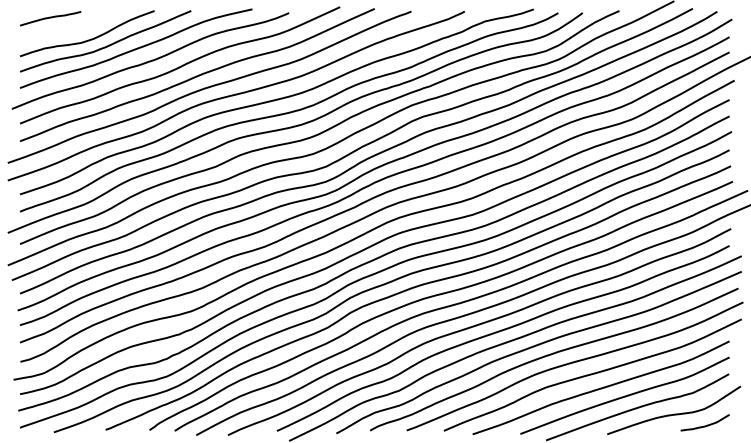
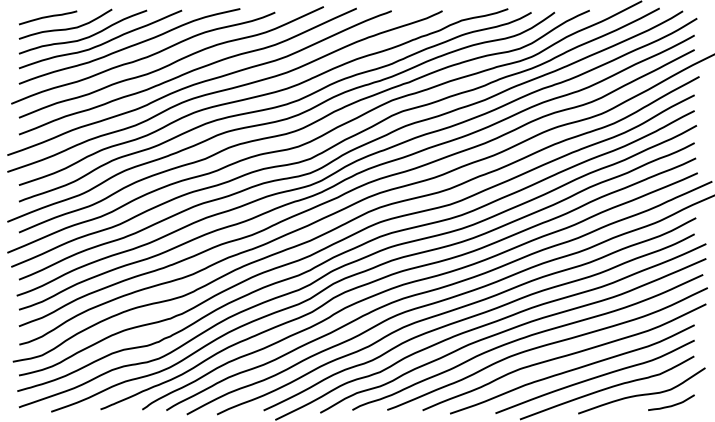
curve: (70, 29) -> (67, 28), added

